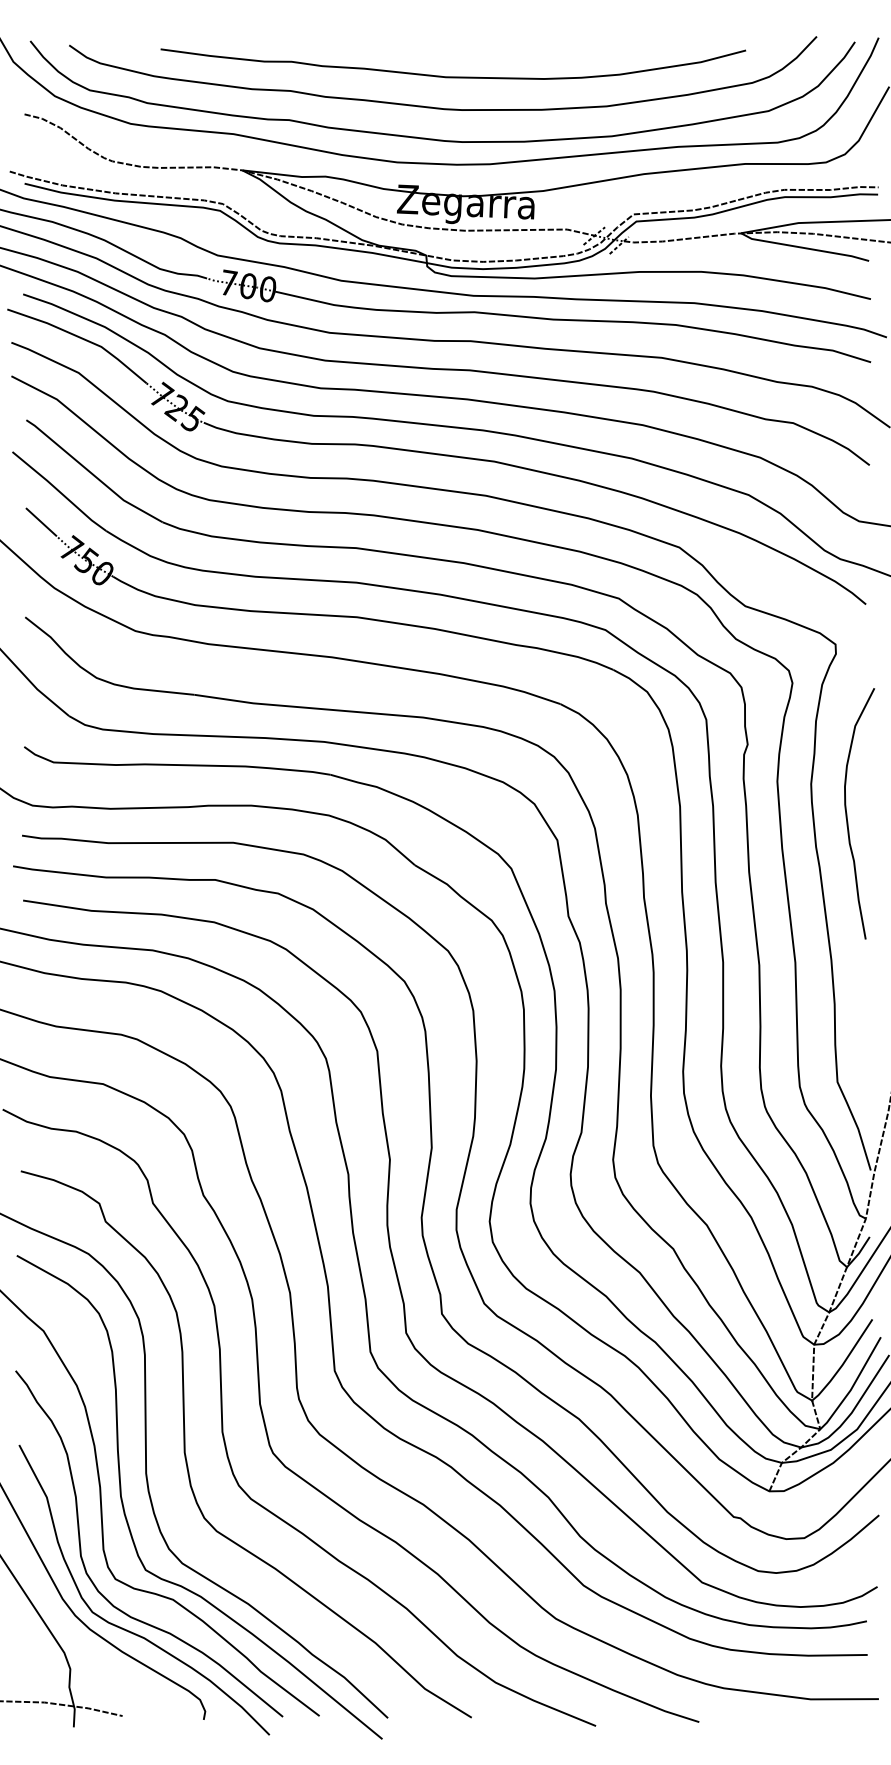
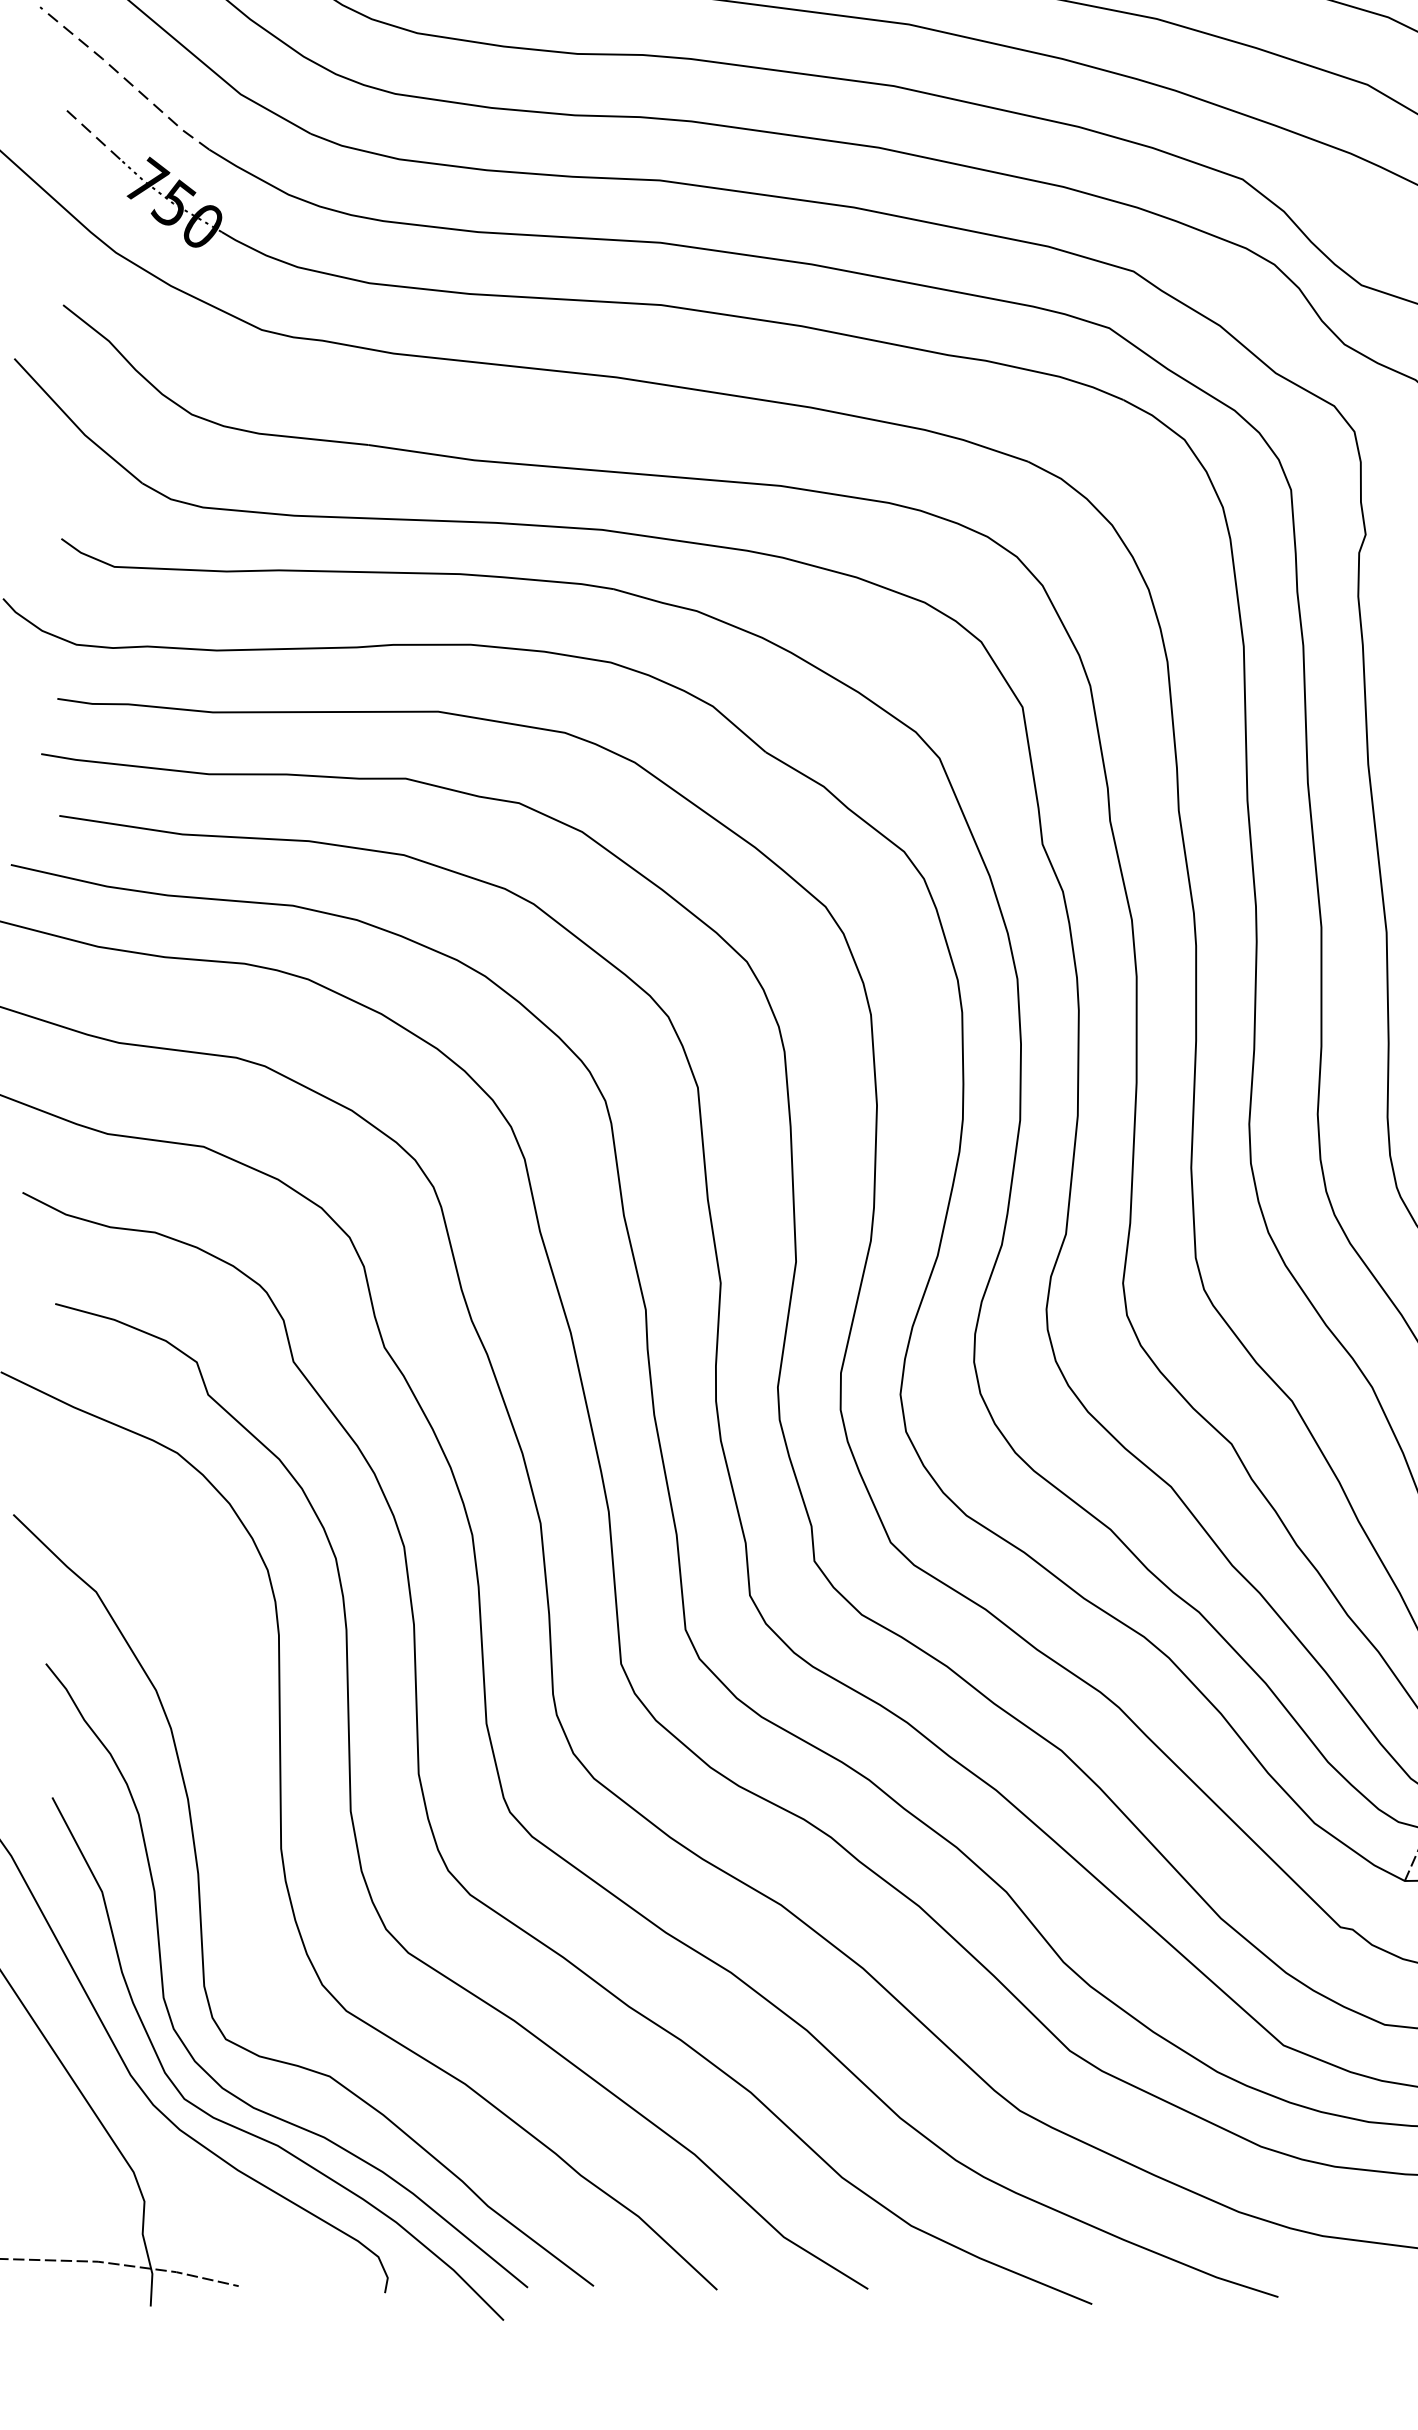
line: (59, 491) -> (124, 78), solid -> dashed
line: (41, 522) -> (92, 134), solid -> dashed
curve: (126, 1515) -> (245, 1924), removed

